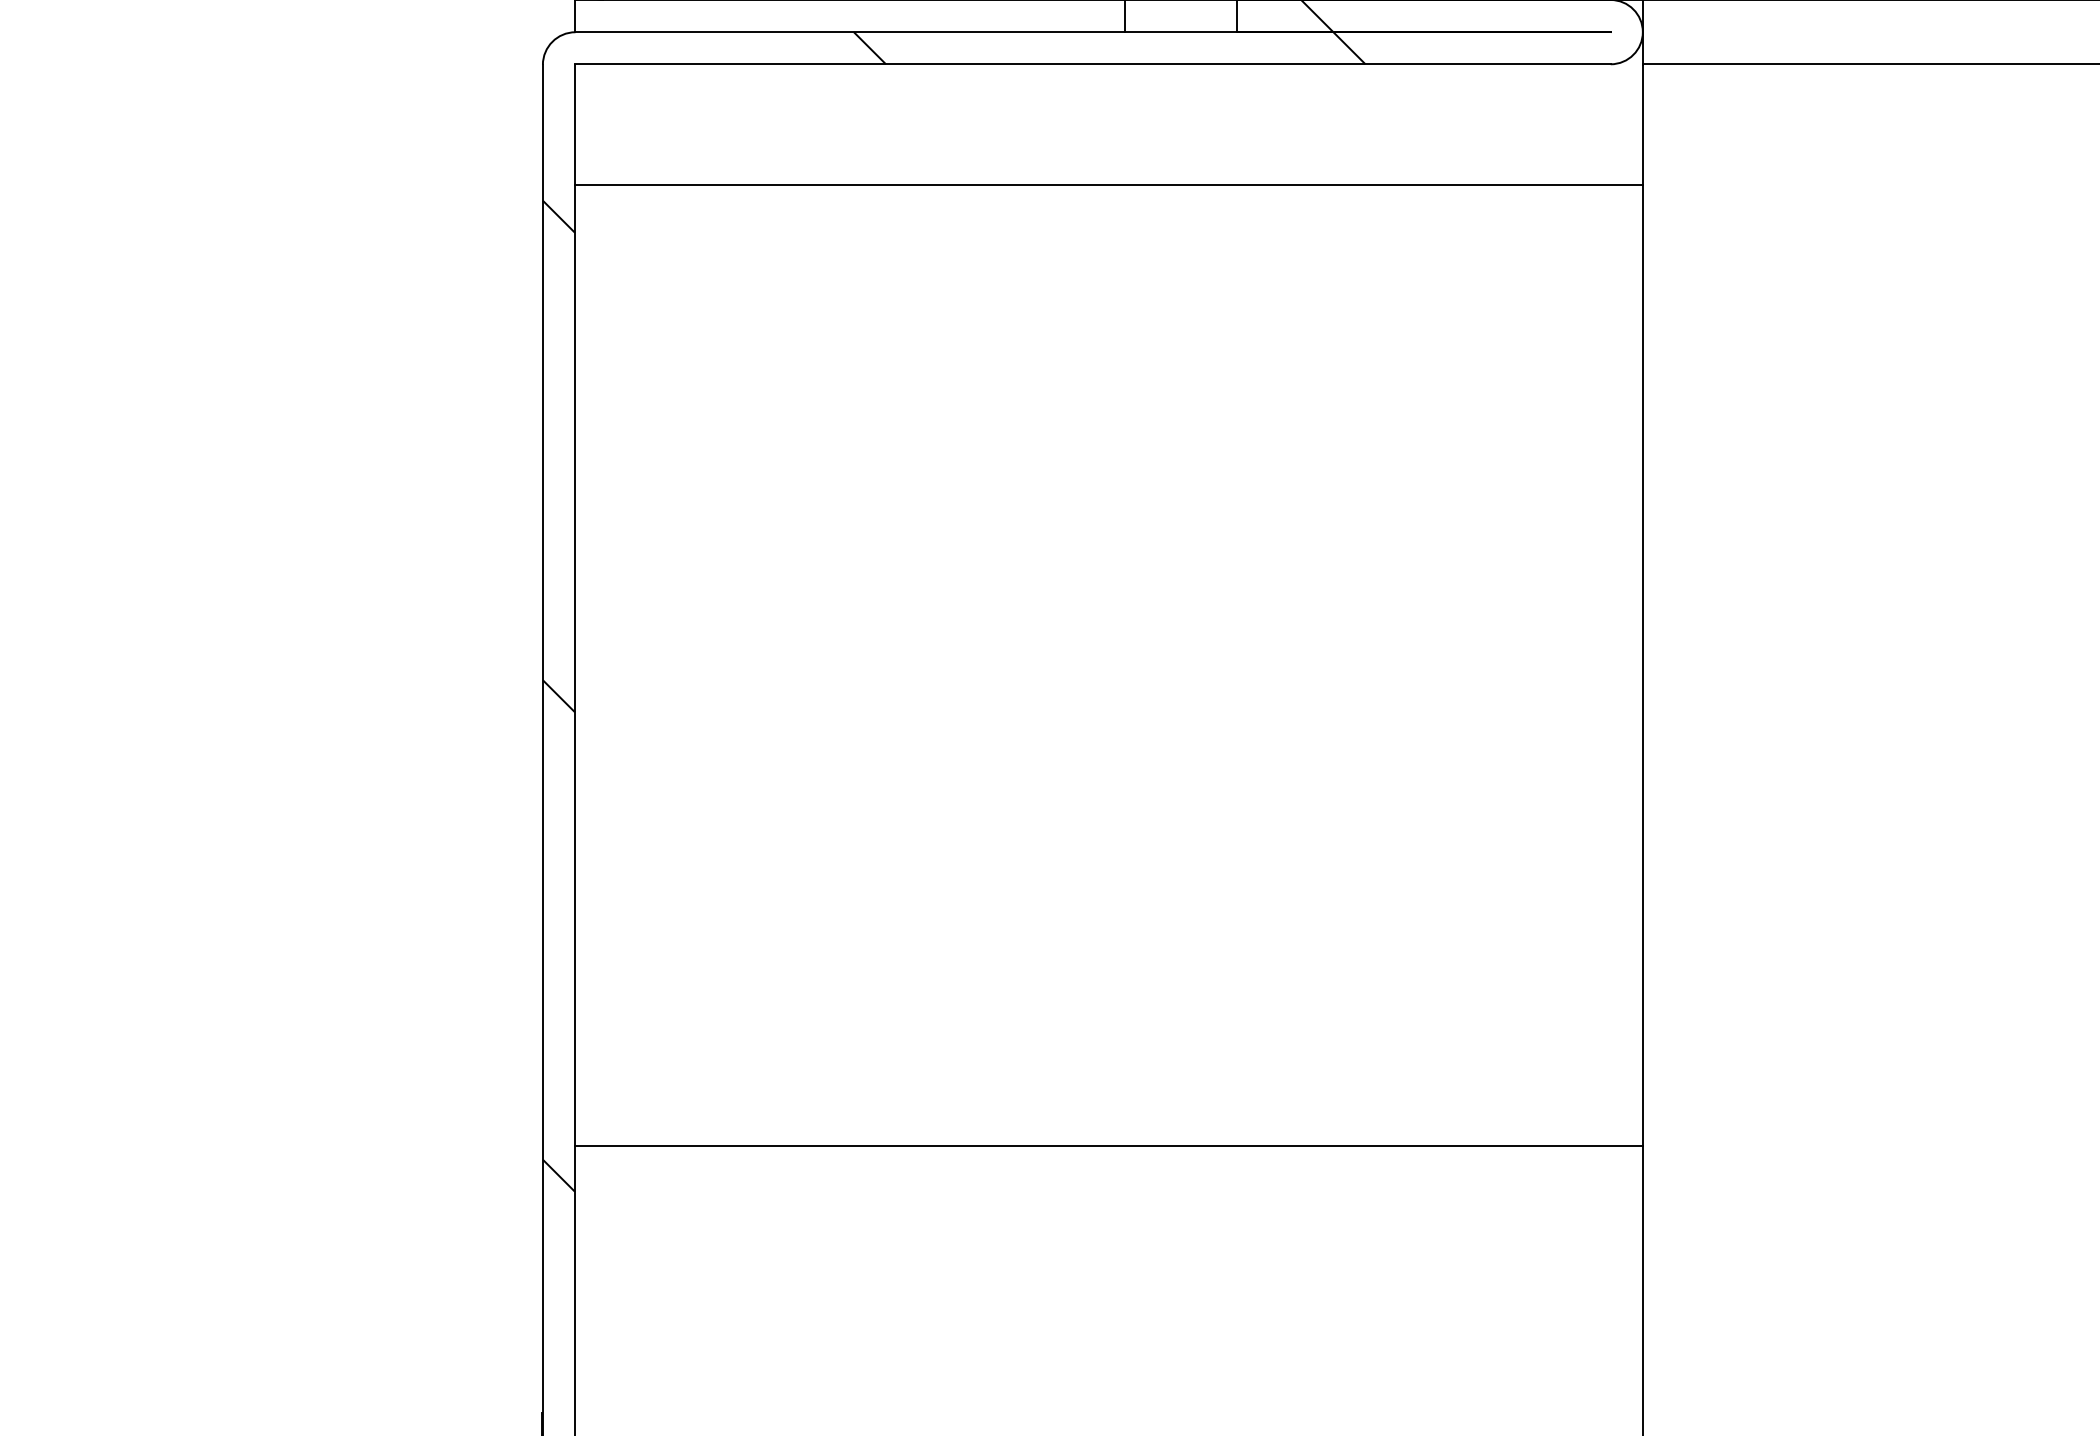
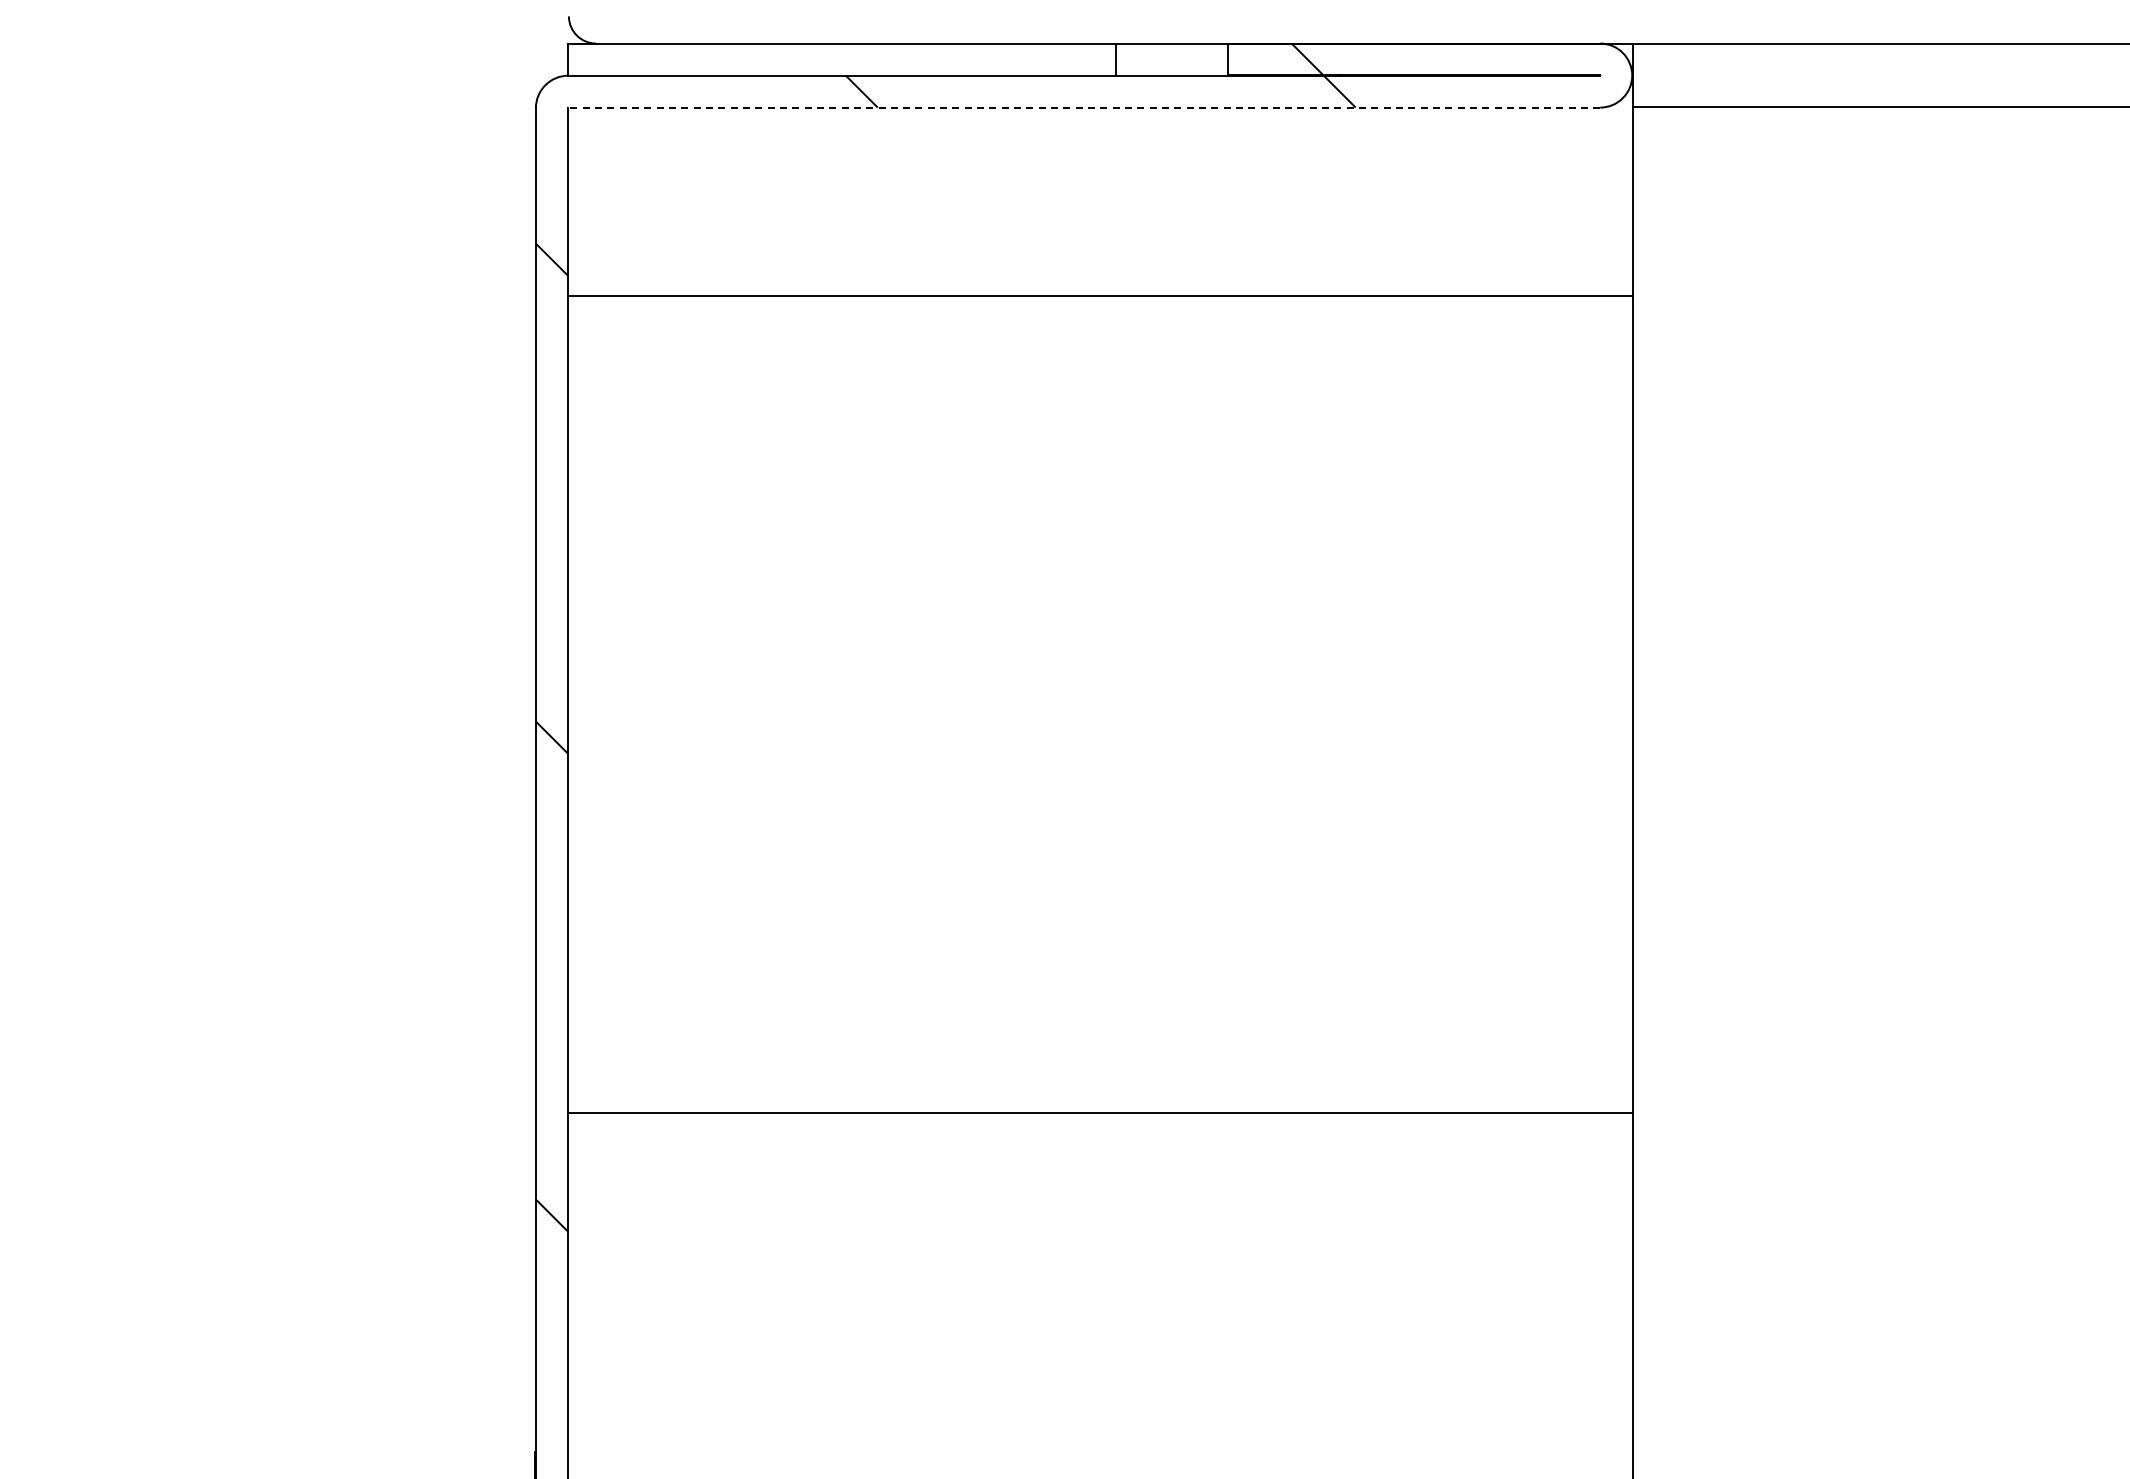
line: (1093, 64) -> (1084, 107), solid -> dashed
line: (1108, 184) -> (1099, 295), moved
line: (1108, 1145) -> (1099, 1113), moved

